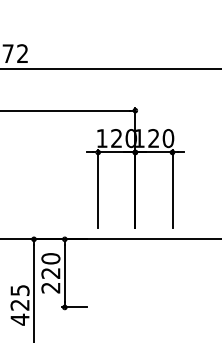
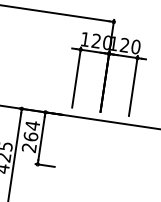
text: (50, 265) -> (31, 130), 220 -> 264

